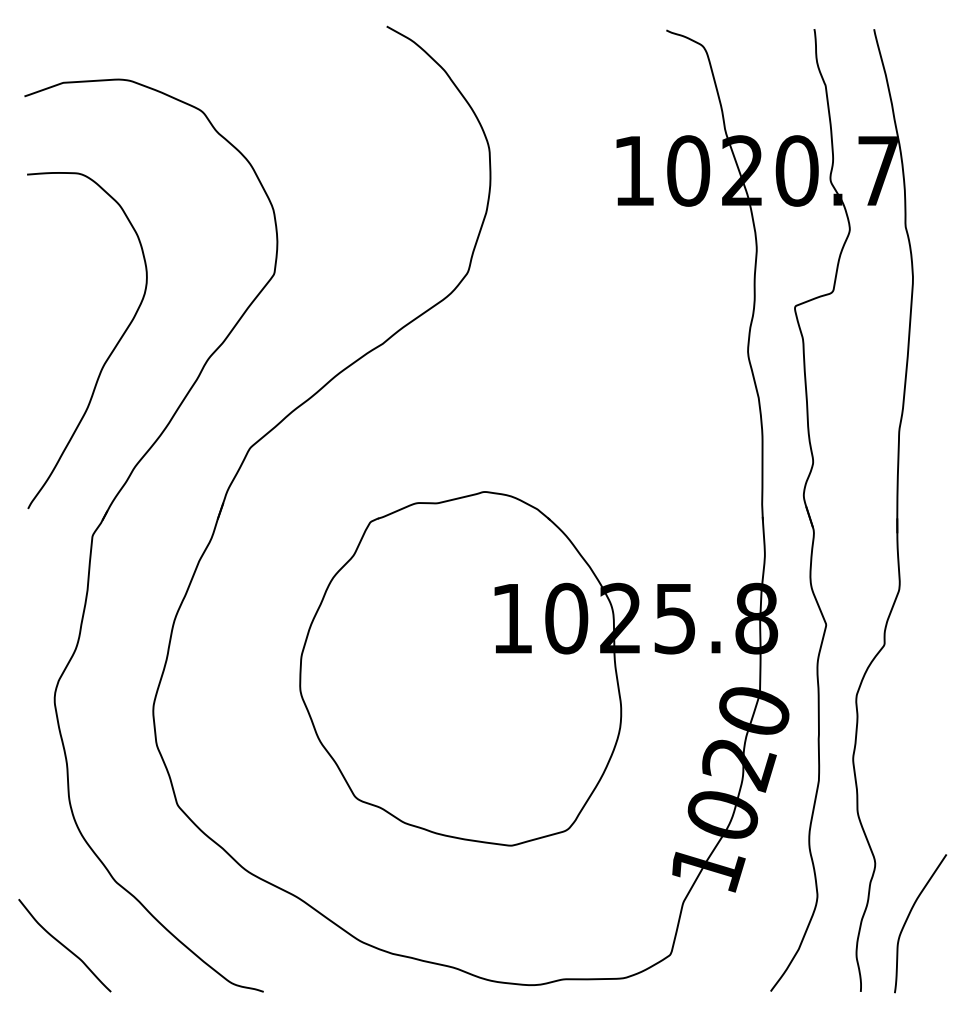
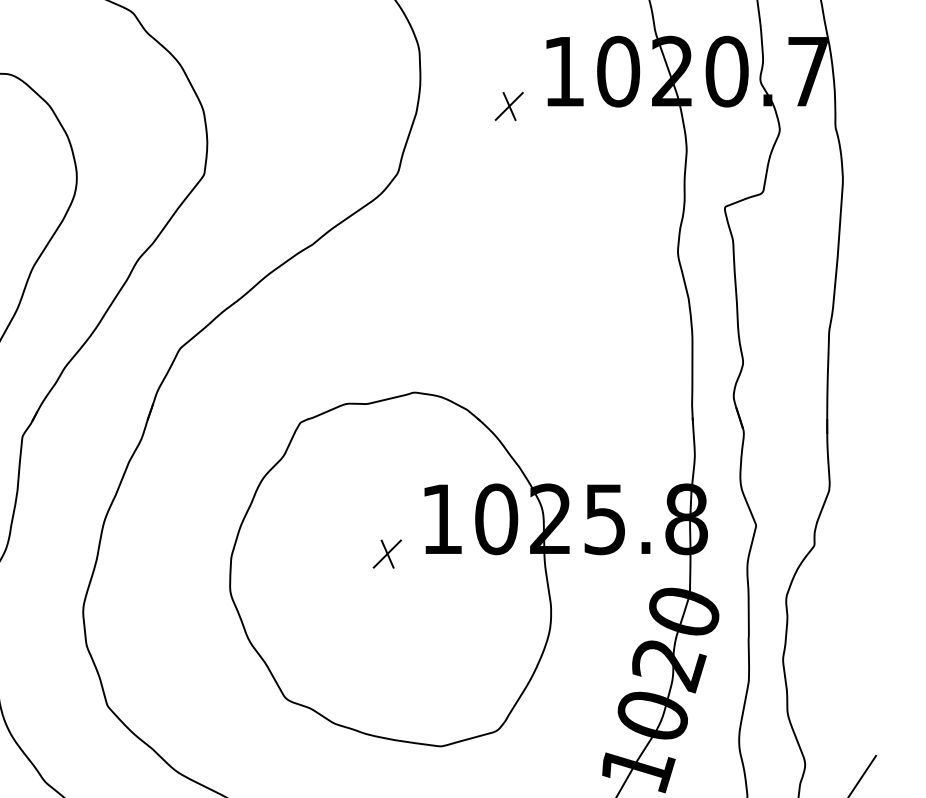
part: (578, 205) -> (508, 106), added
part: (457, 653) -> (387, 554), added

